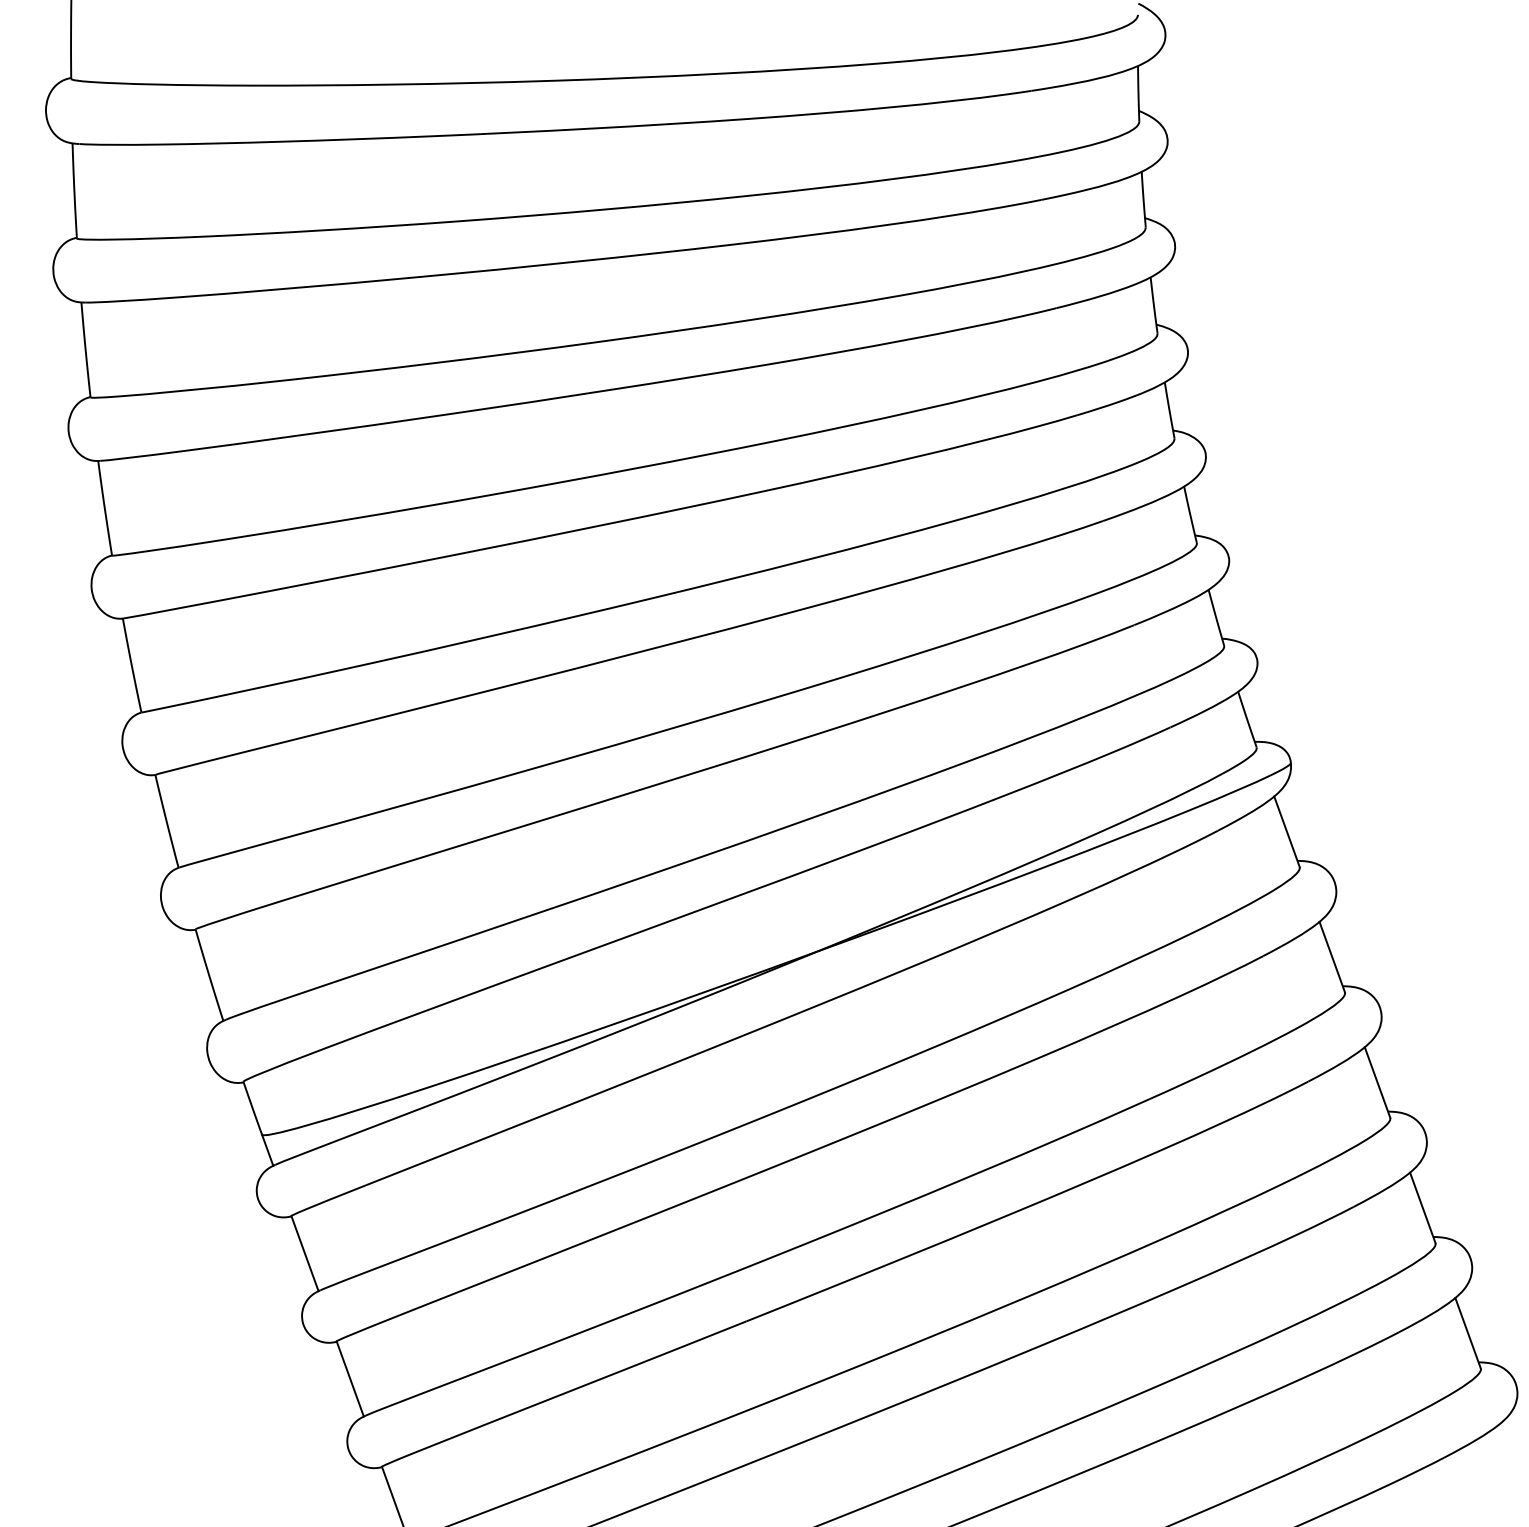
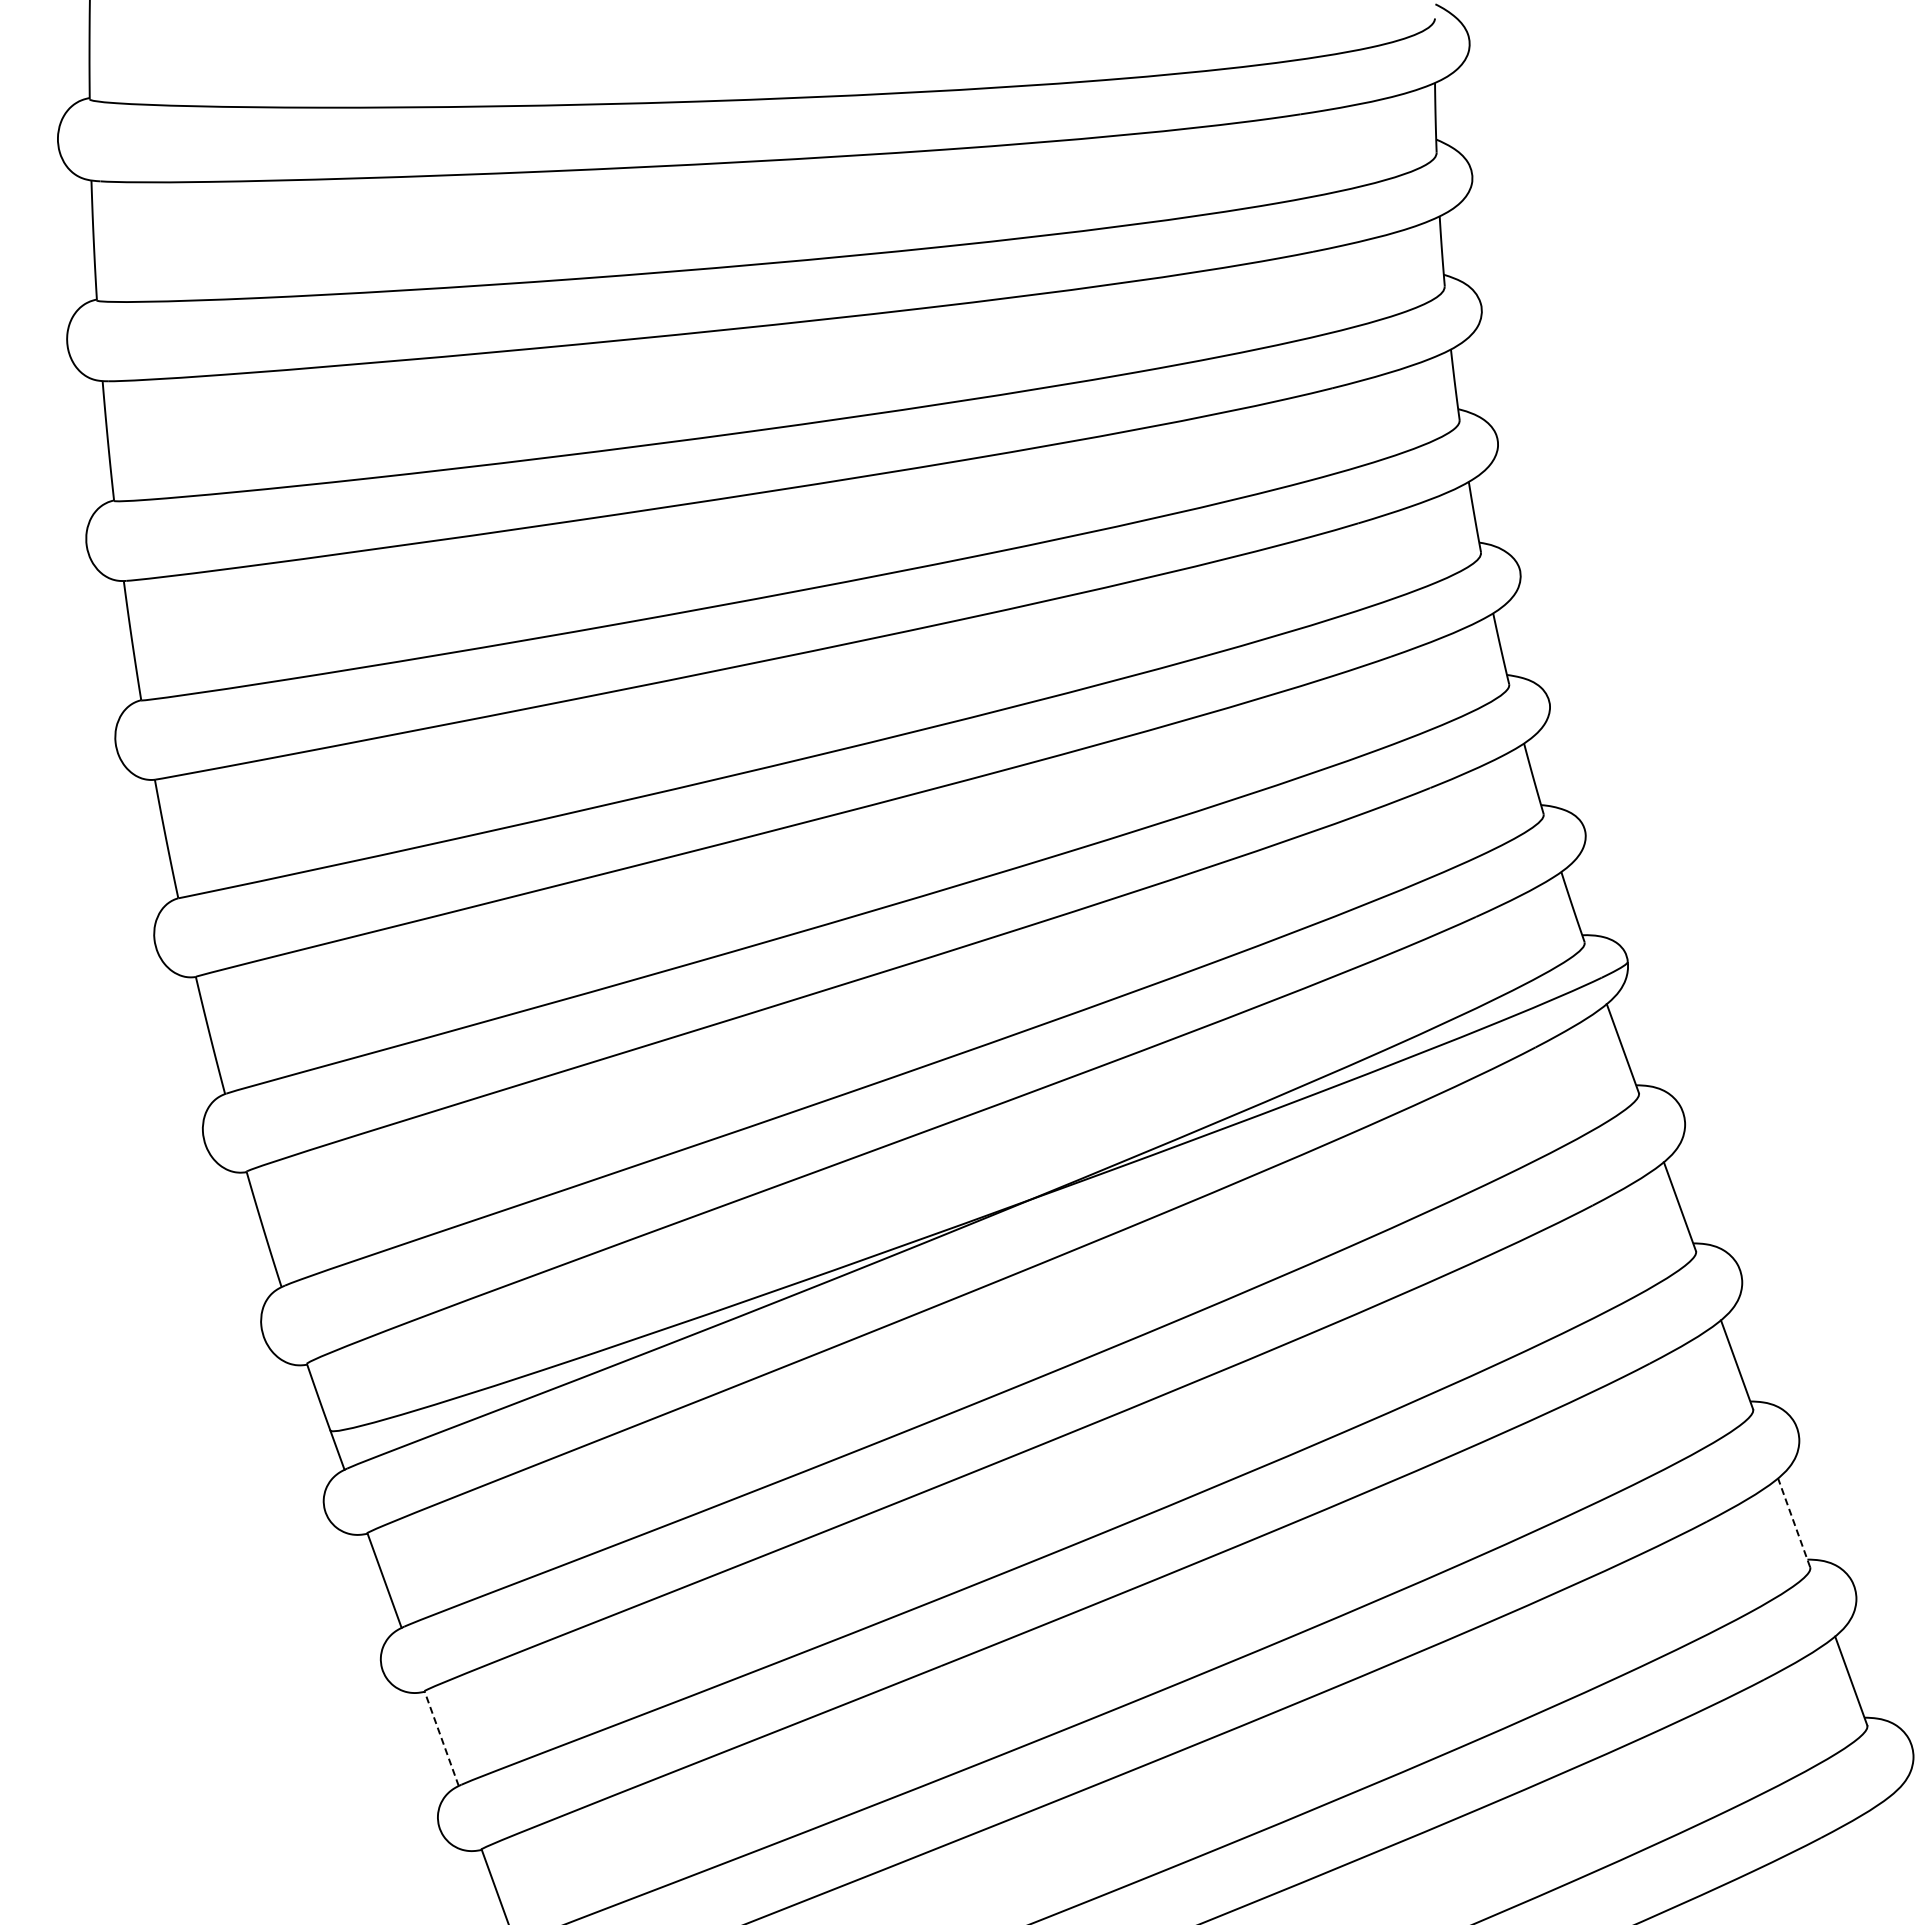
line: (1422, 1207) -> (1793, 1522), solid -> dashed
line: (350, 1378) -> (441, 1738), solid -> dashed

